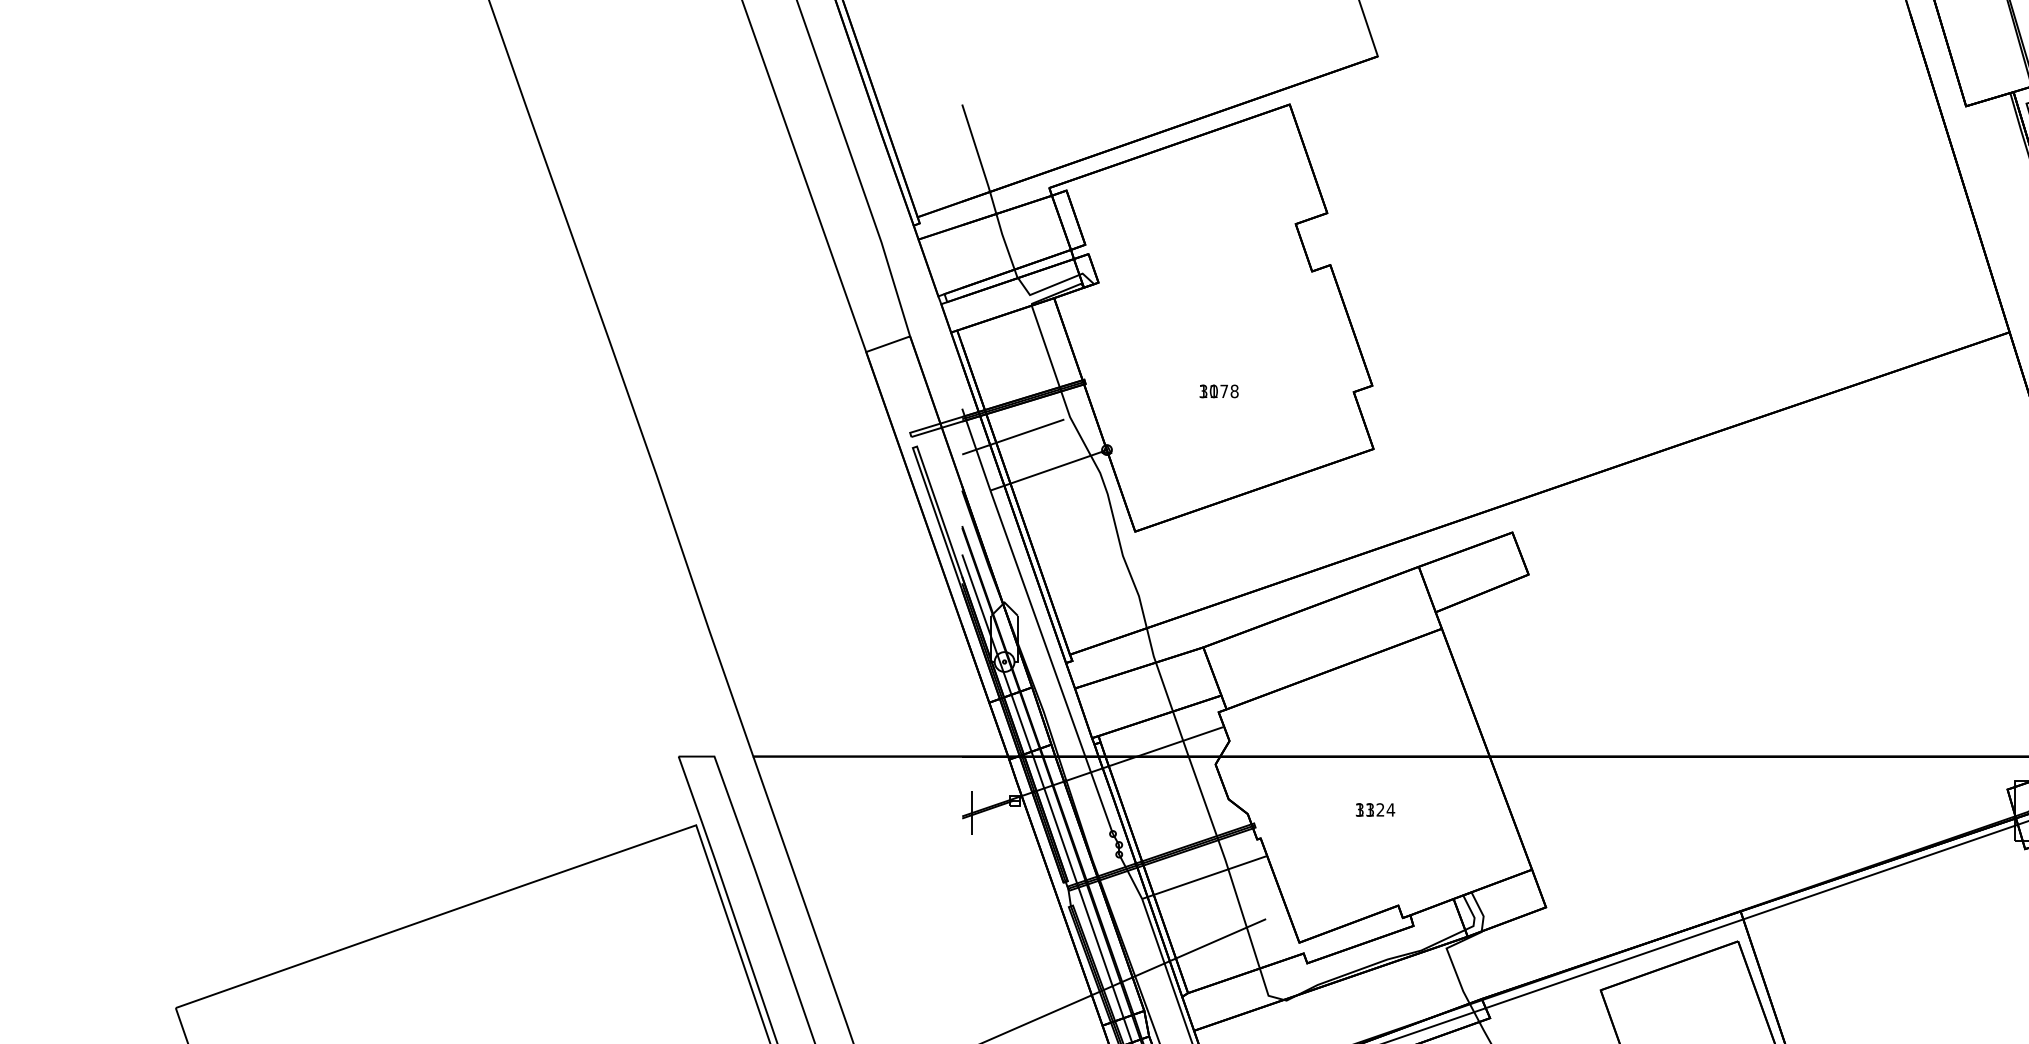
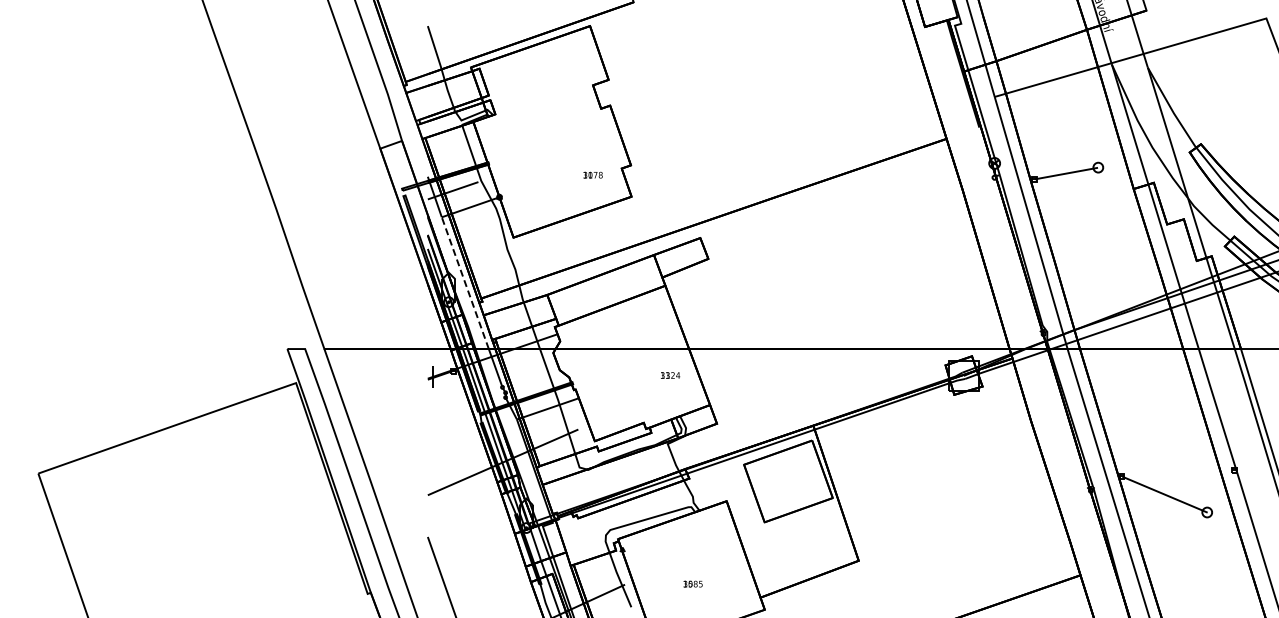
text: (1217, 390) -> (592, 174), moved
line: (1038, 624) -> (465, 283), solid -> dashed
text: (1375, 810) -> (670, 375), moved

